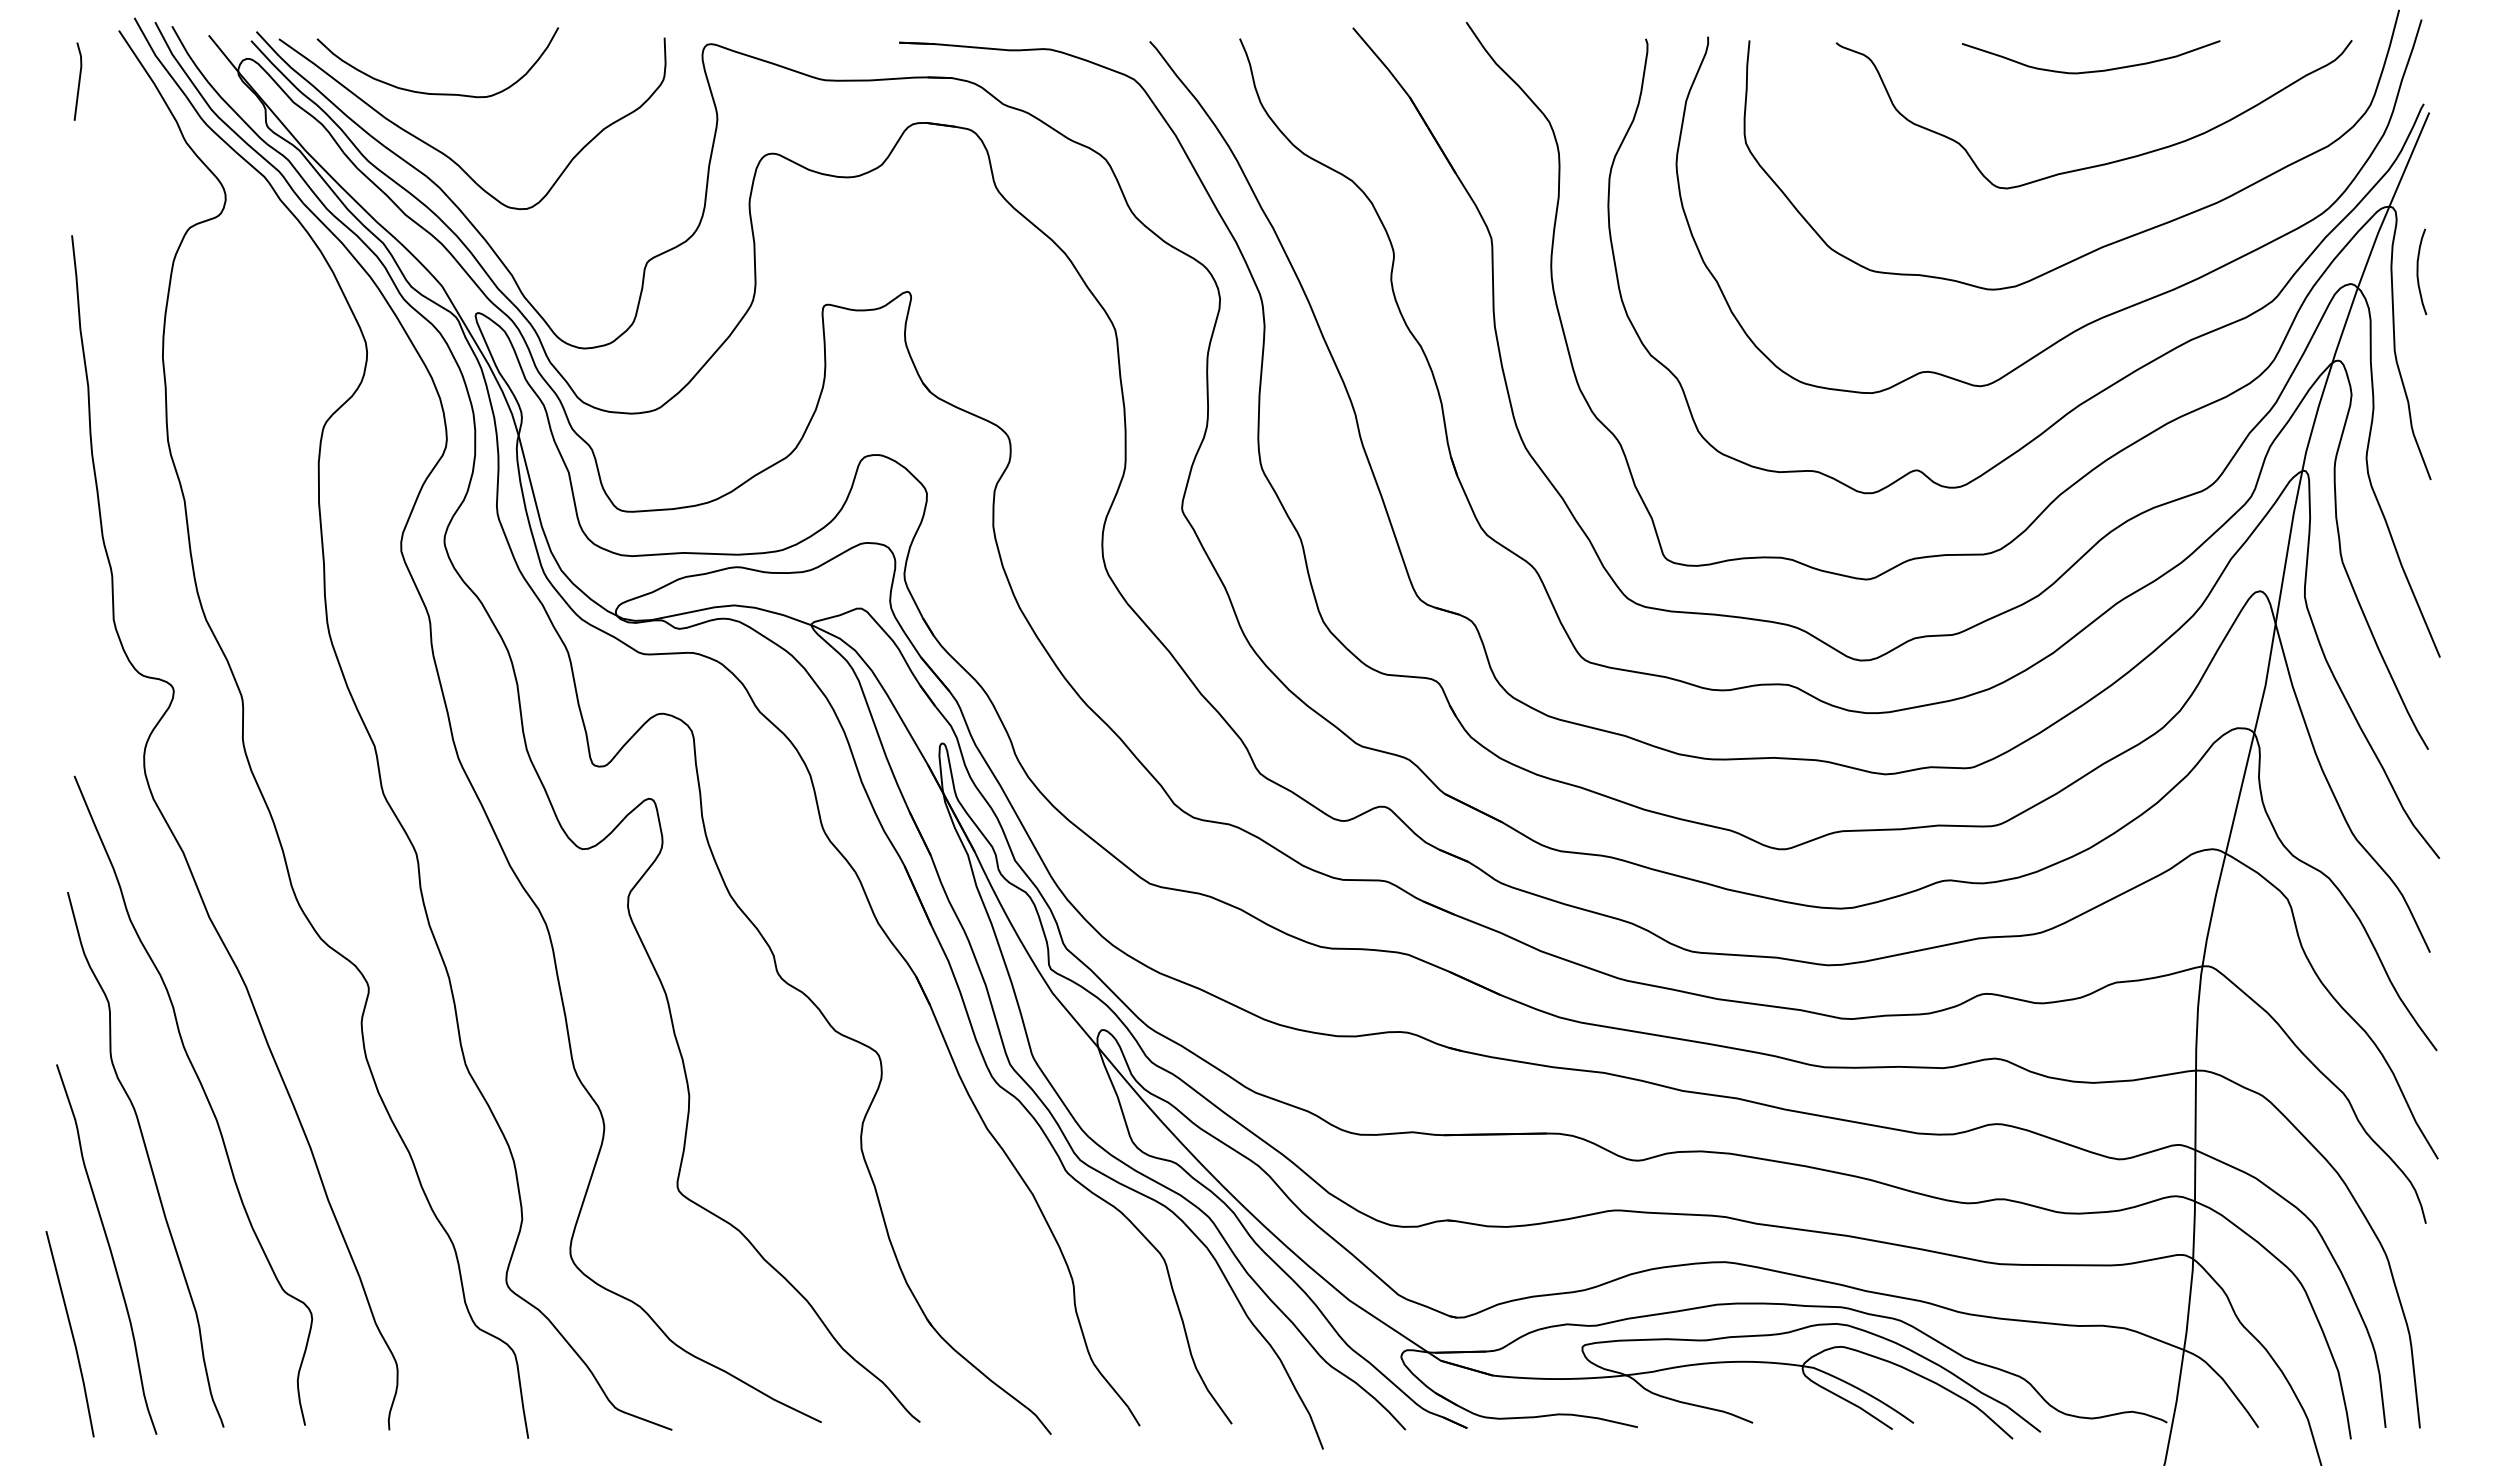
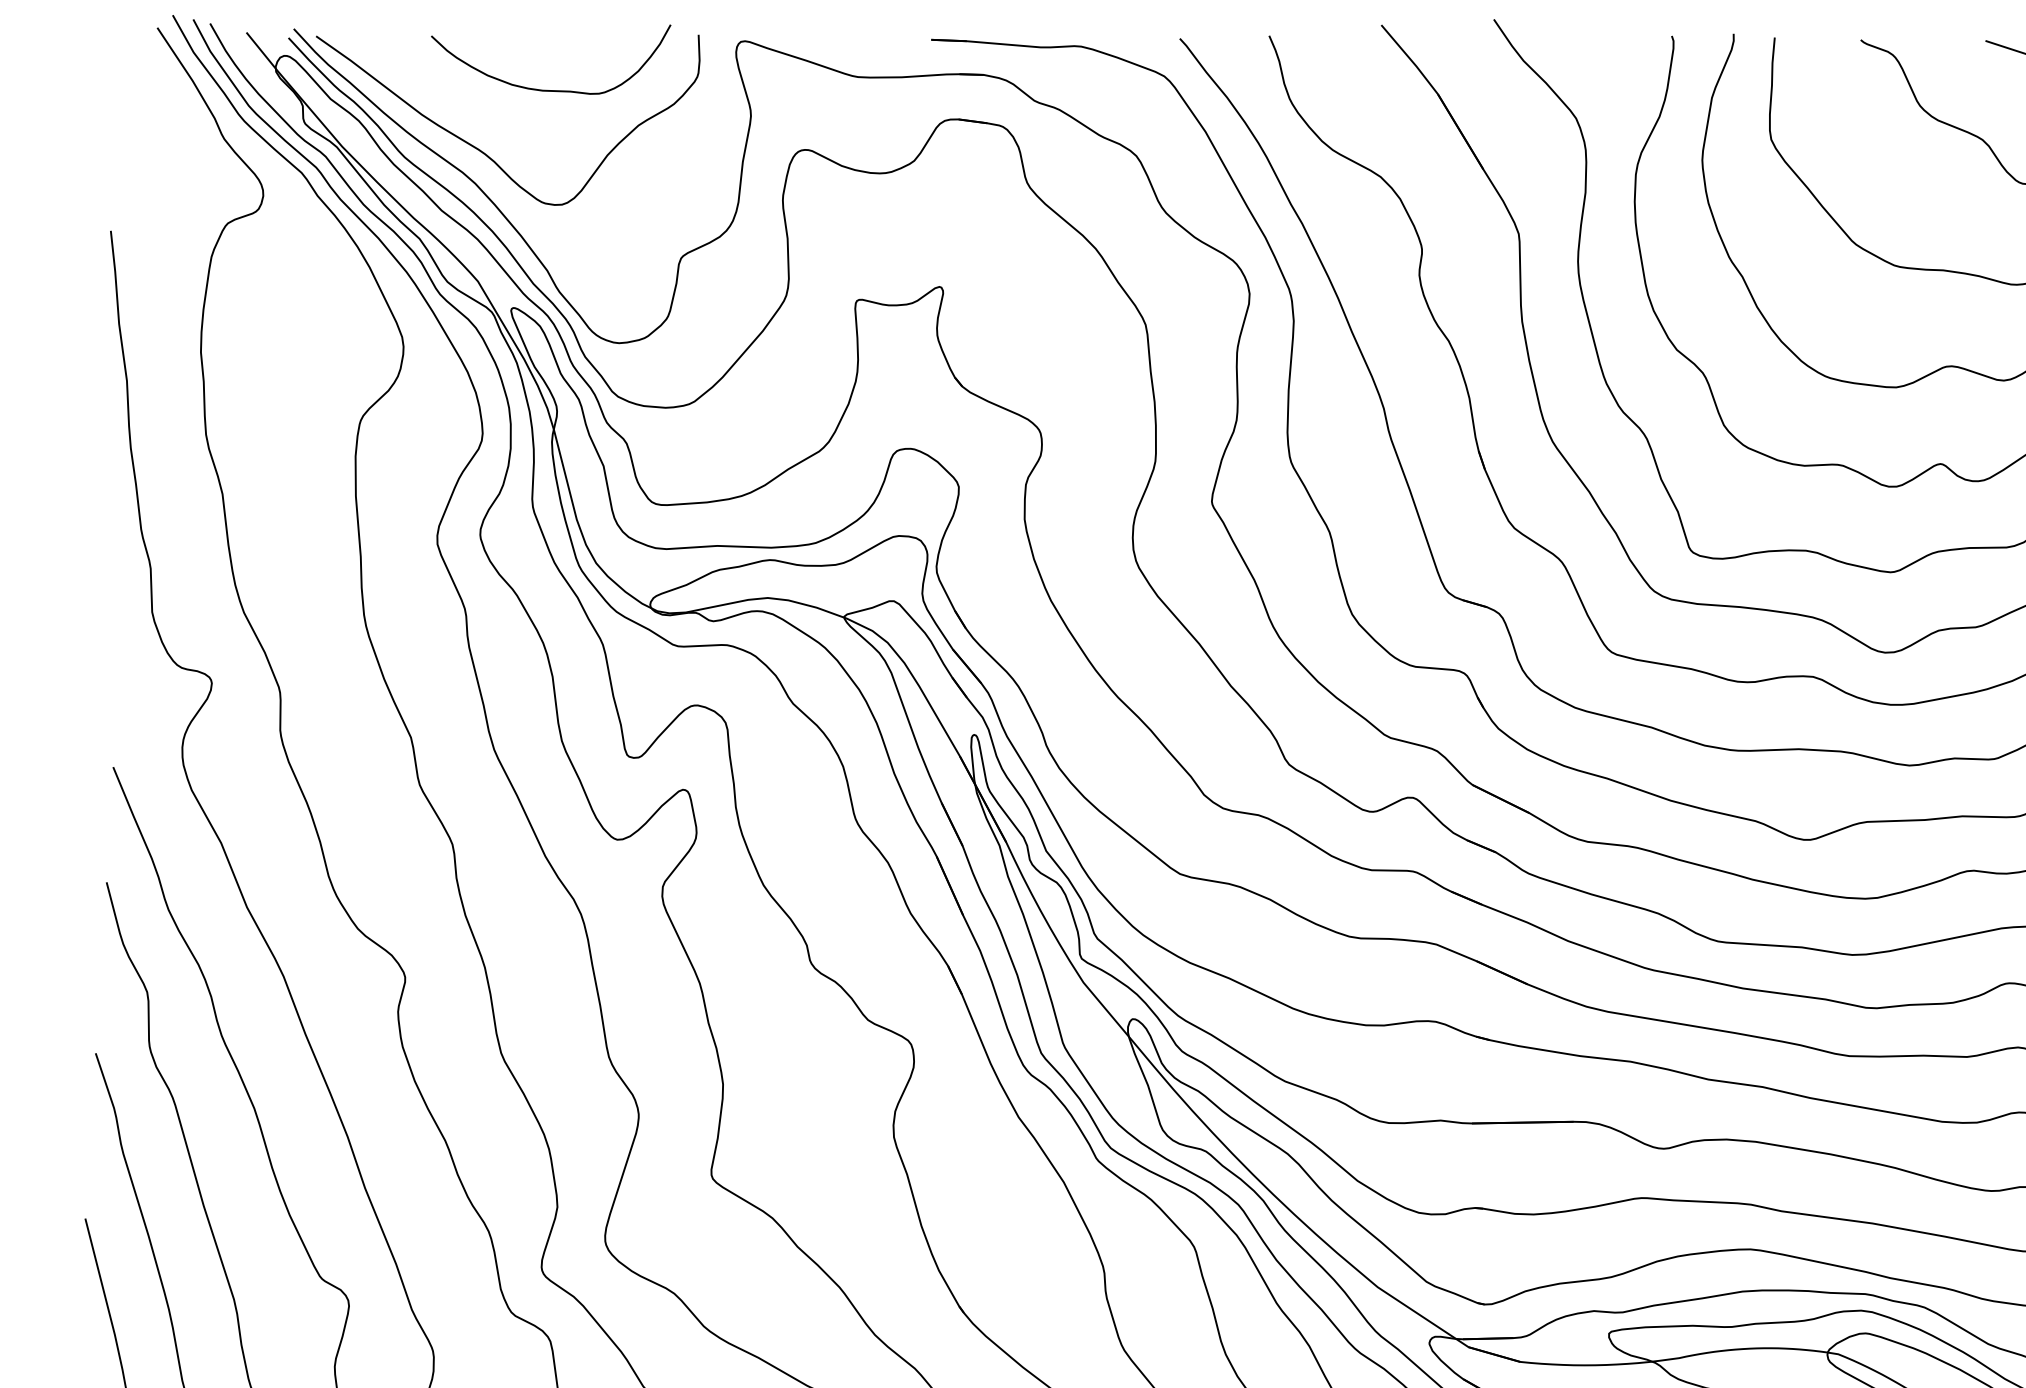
line: (78, 81) -> (117, 78), removed
curve: (437, 93) -> (550, 90), moved

